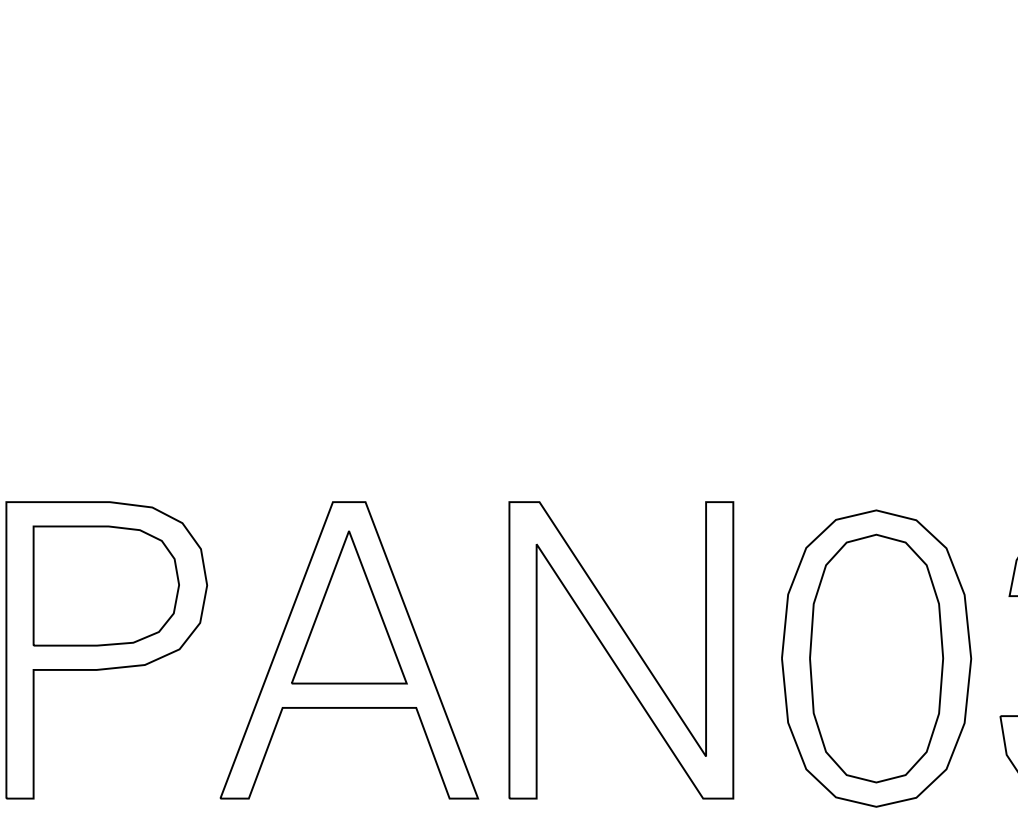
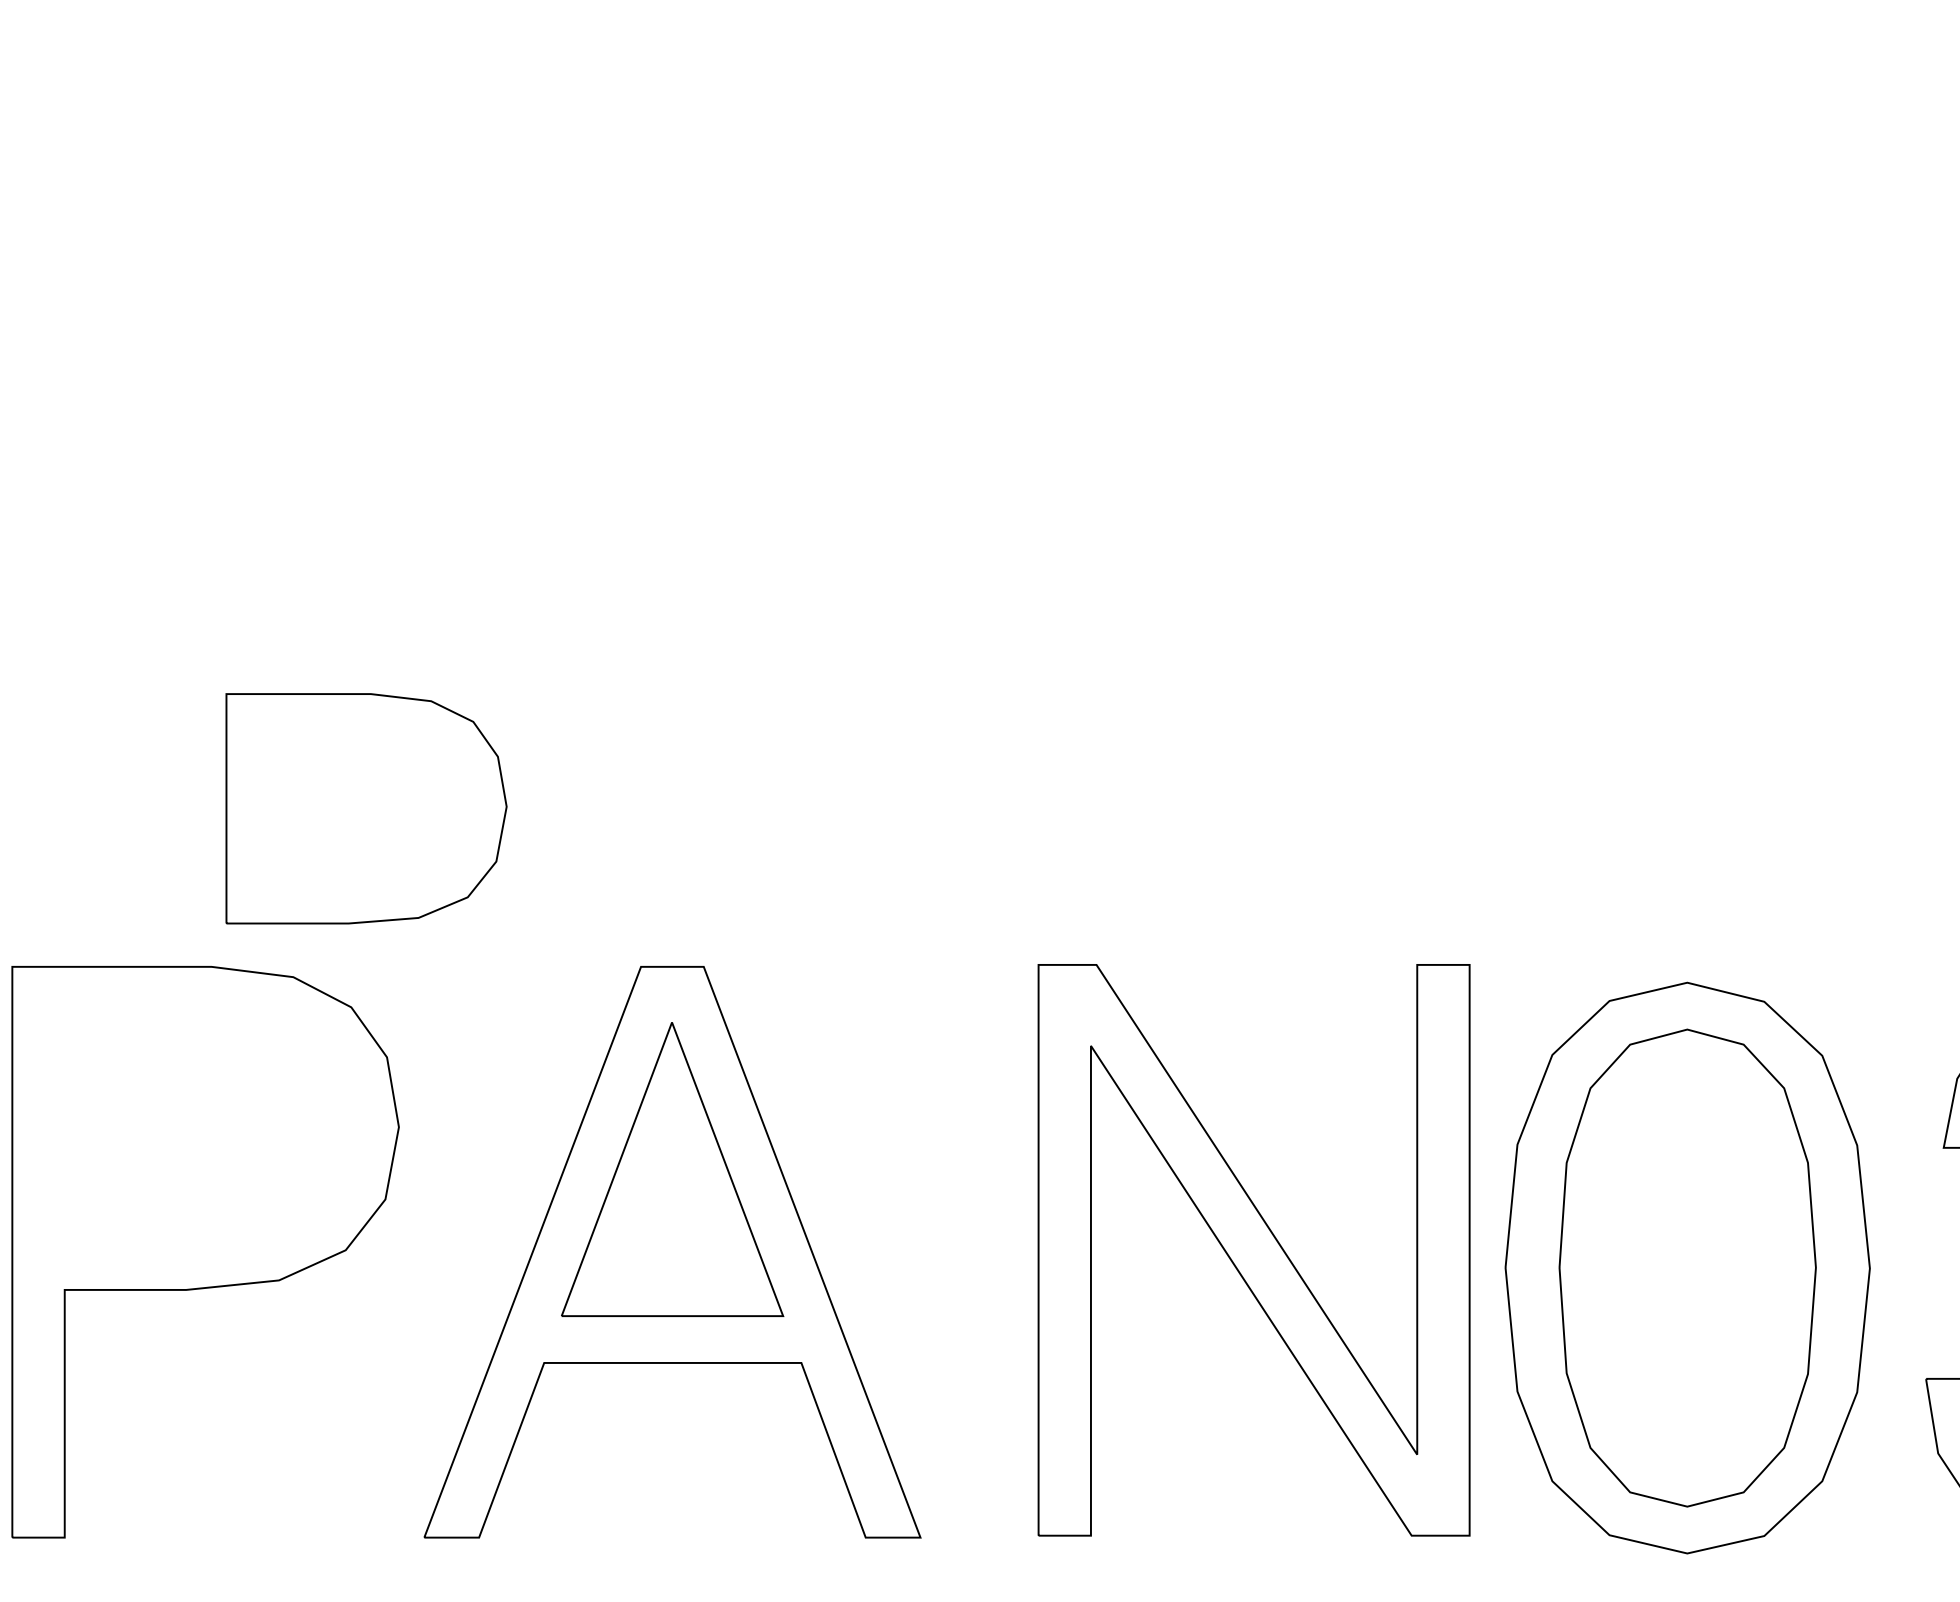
part: (105, 585) -> (364, 807), moved
part: (621, 650) -> (1254, 1250), moved

